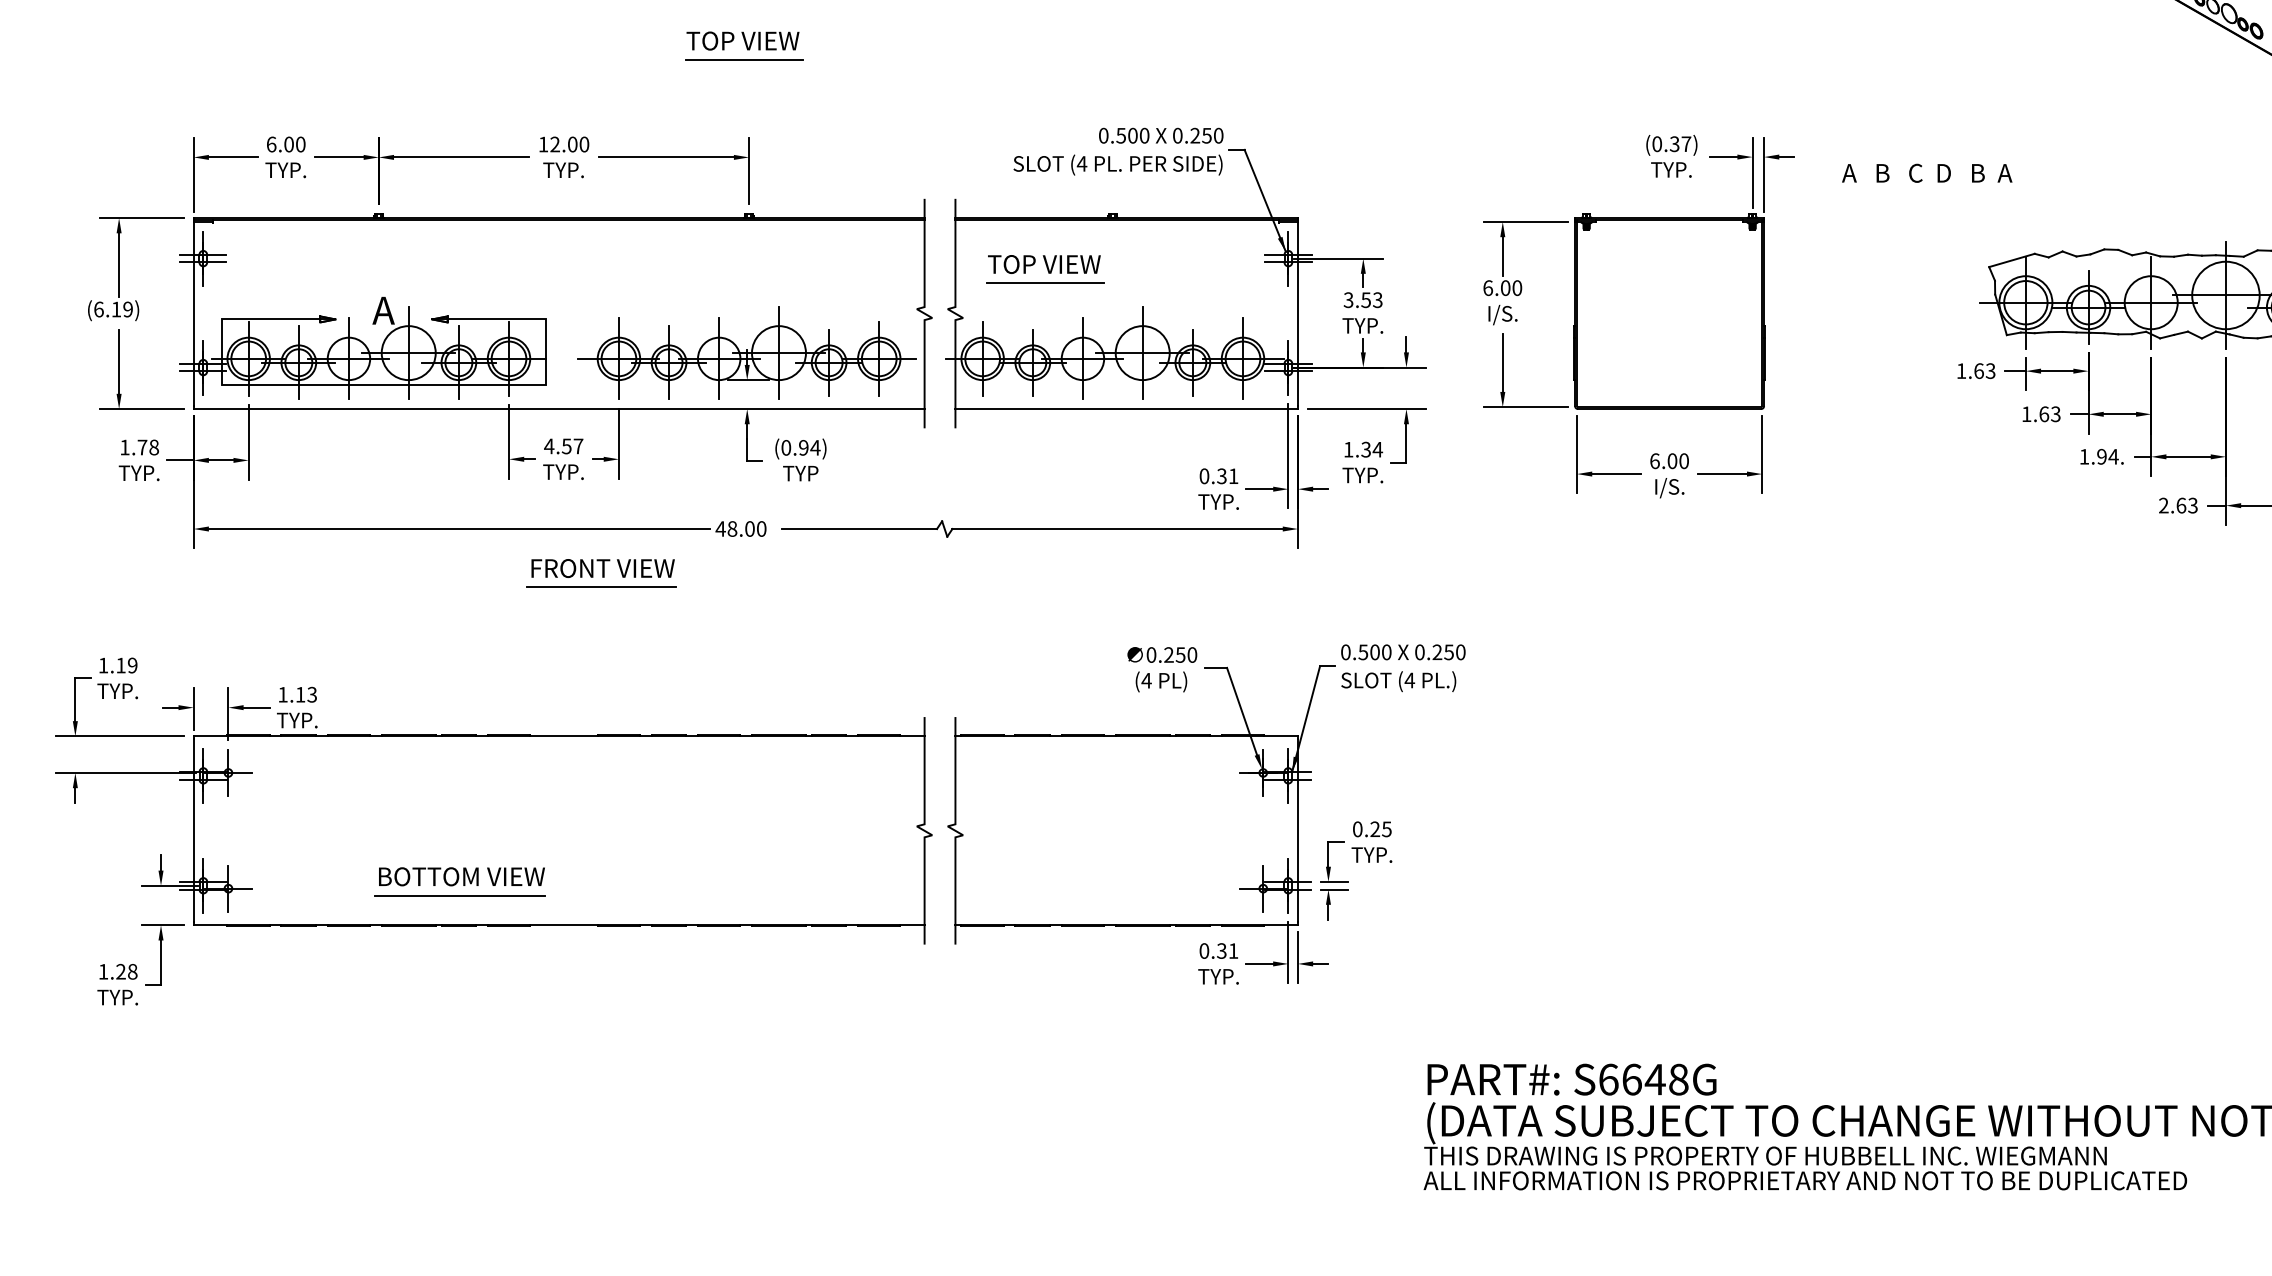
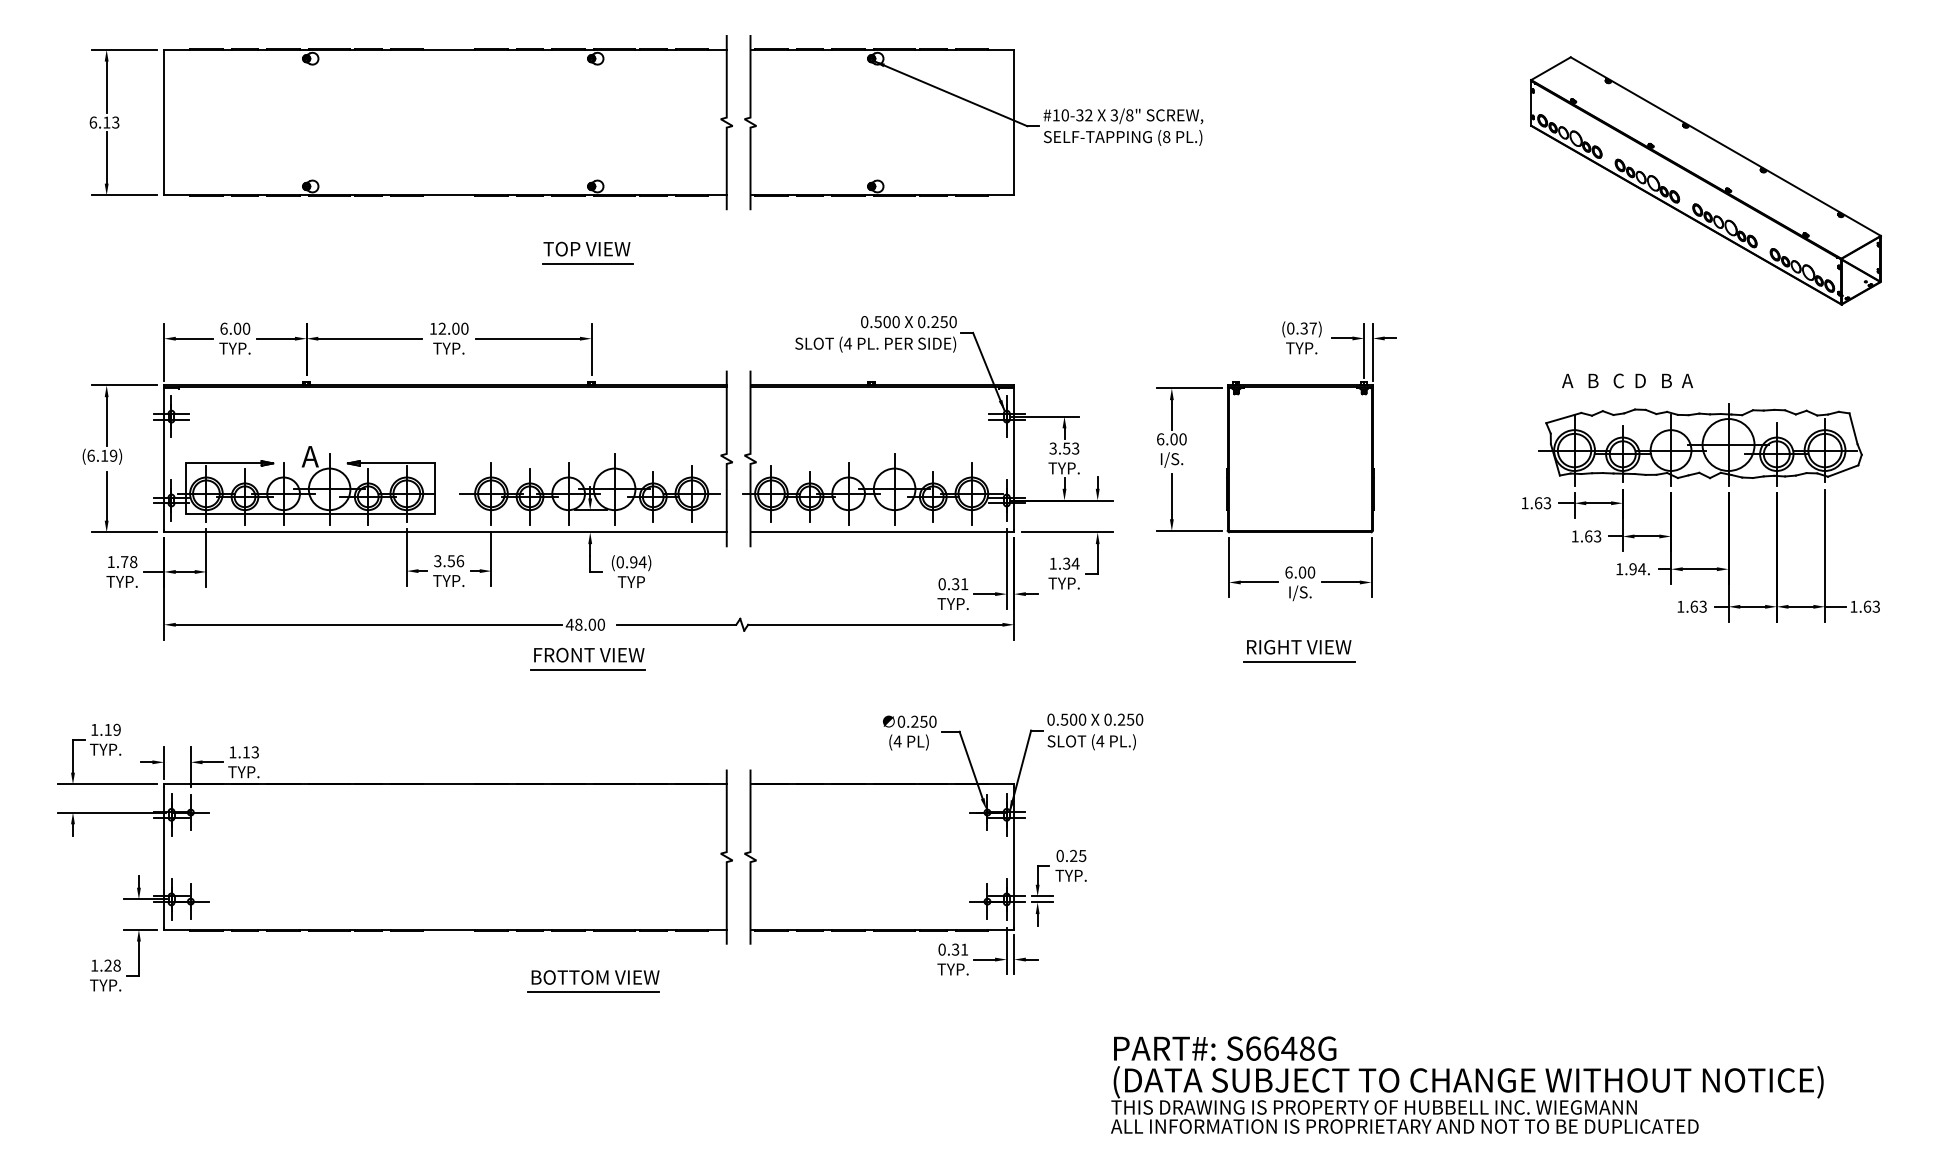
text: (1927, 172) -> (1627, 380), moved
part: (1045, 268) -> (819, 424), removed
text: (563, 446) -> (448, 561), 4.57 -> 3.56
text: (2163, 505) -> (1680, 606), 2.63 -> 1.63
part: (1668, 563) -> (1299, 651), added
part: (600, 572) -> (587, 658), moved
part: (459, 881) -> (593, 981), moved

